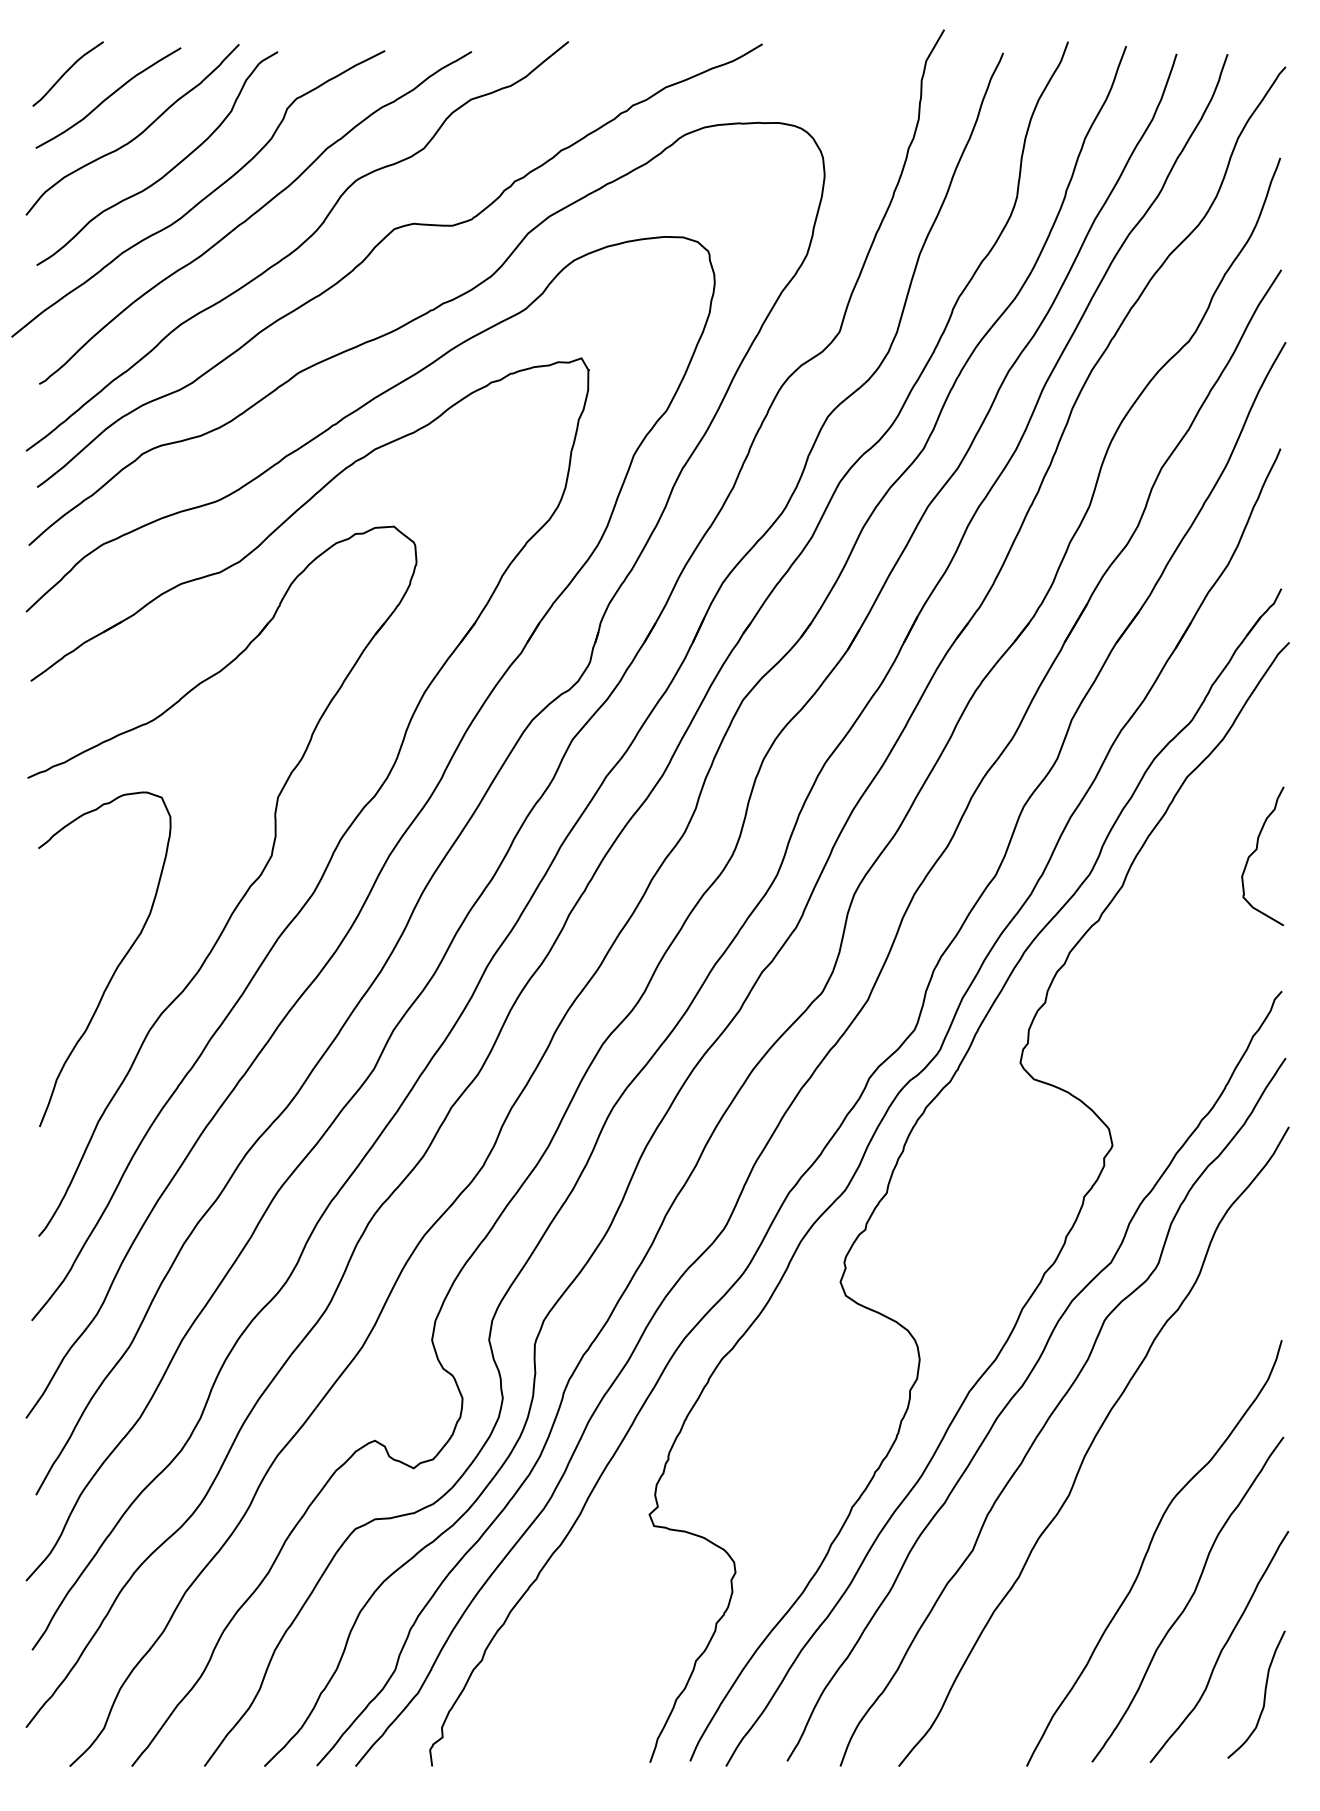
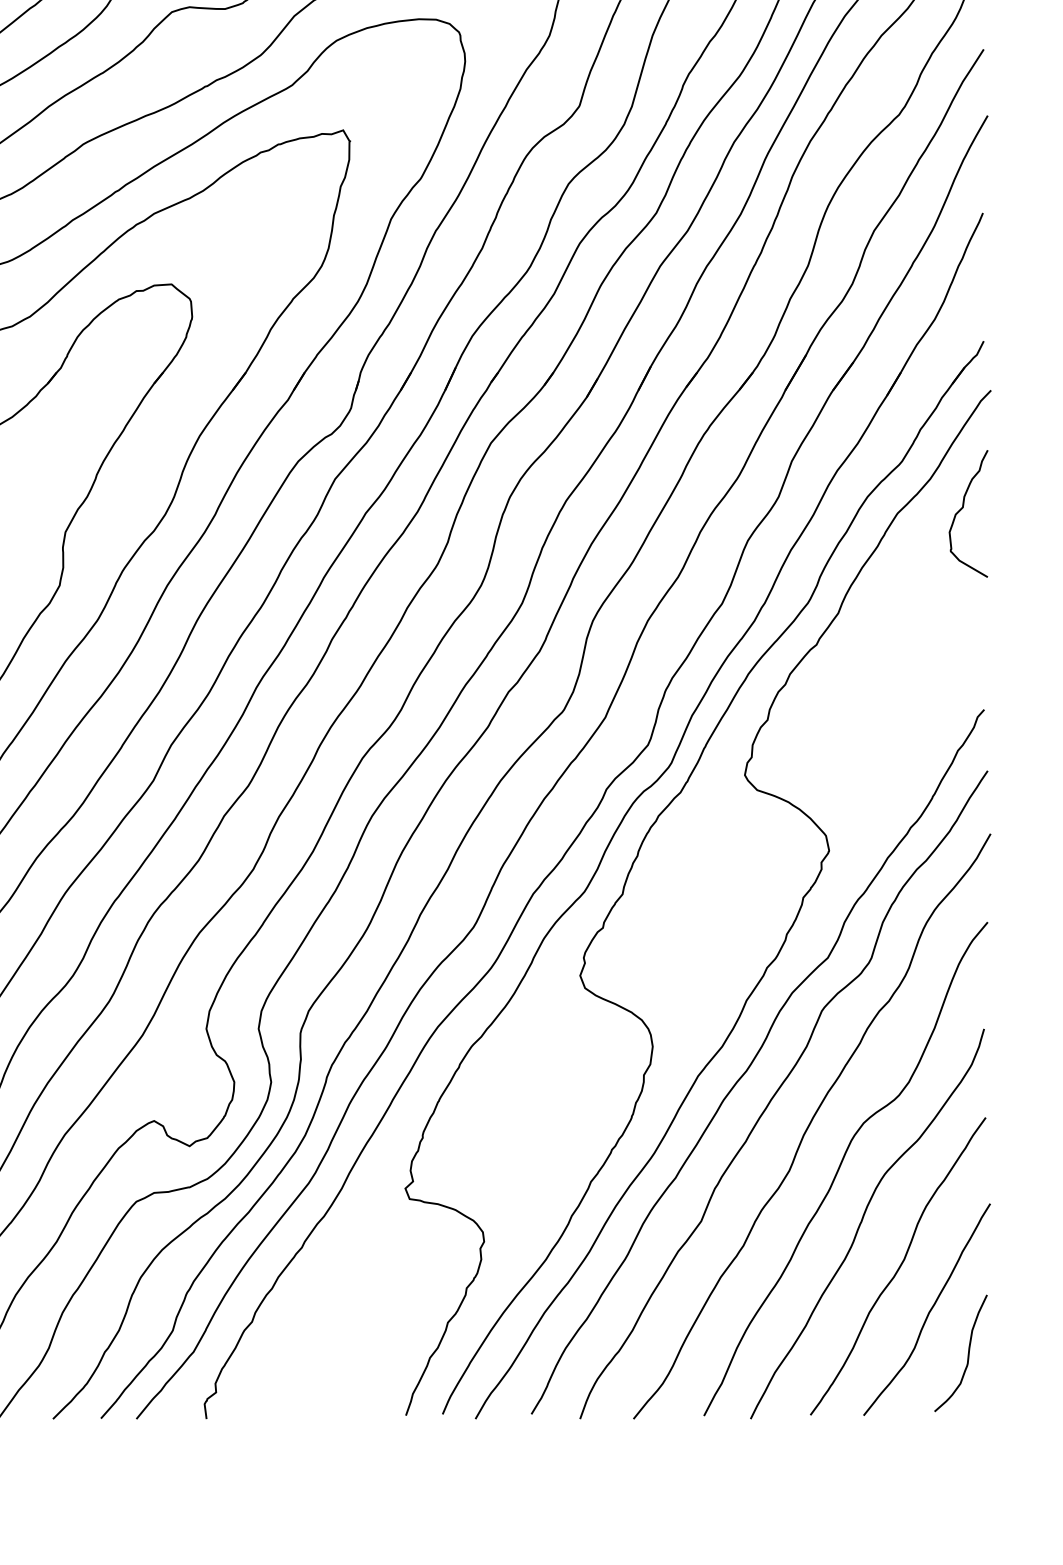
curve: (1256, 850) -> (962, 508), moved
curve: (1125, 1490) -> (841, 1166), added

